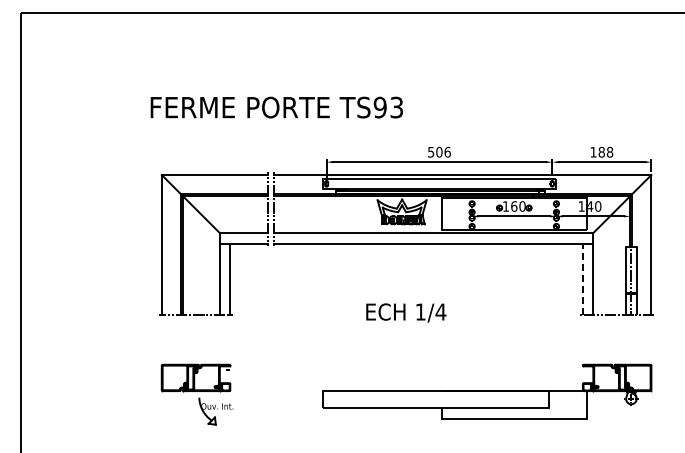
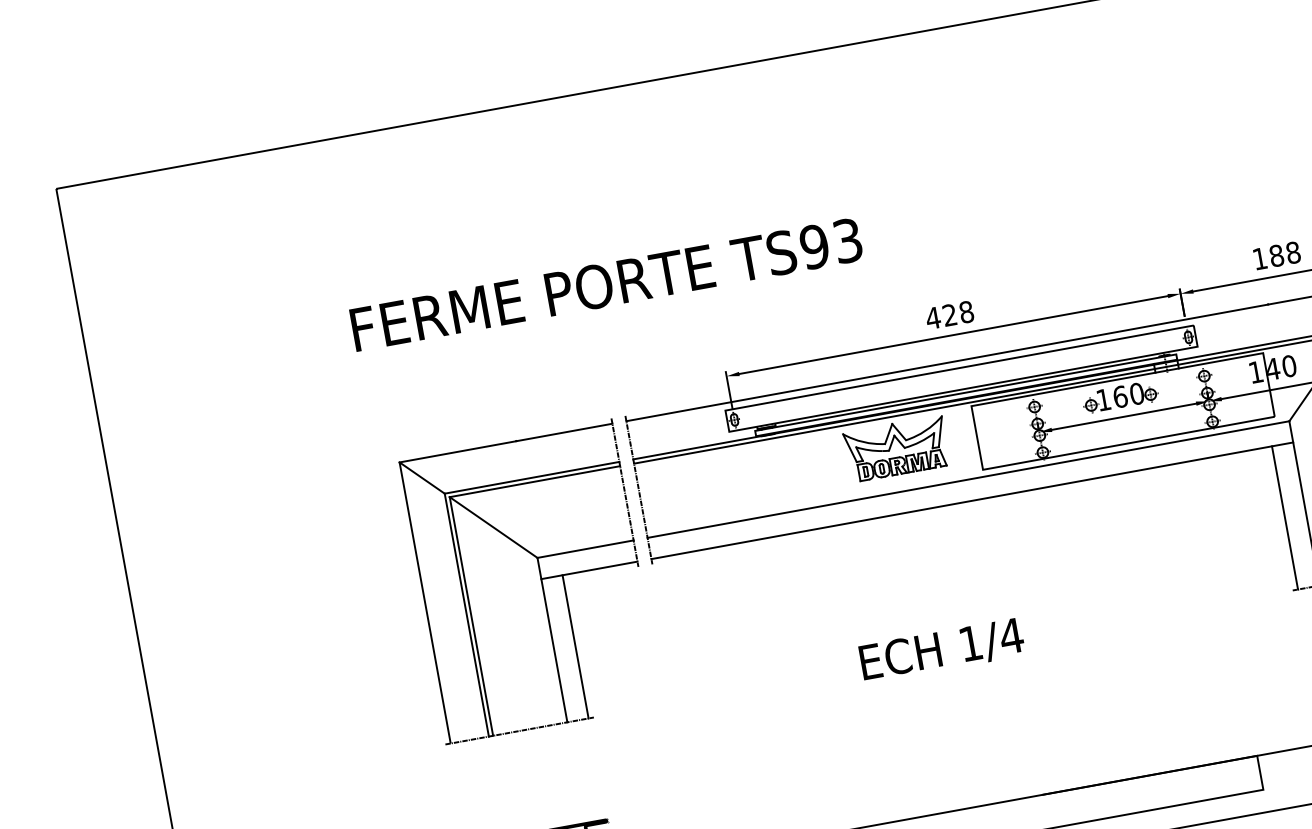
text: (438, 152) -> (948, 315), 506 -> 428
line: (582, 279) -> (1284, 518), dashed -> solid

